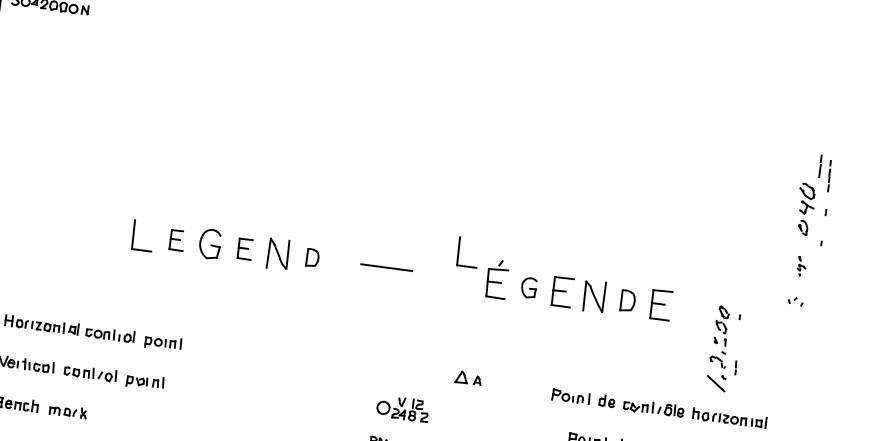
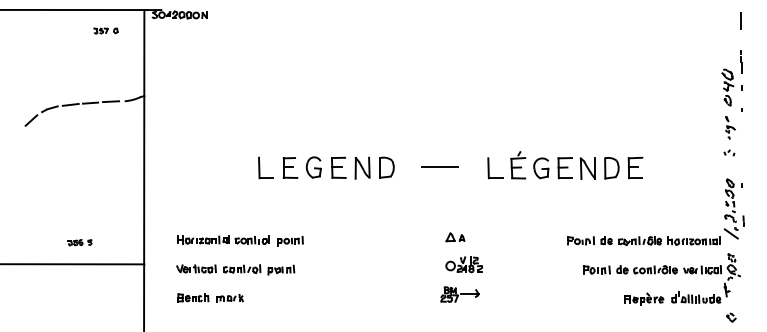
line: (819, 165) -> (740, 20), moved
part: (177, 239) -> (290, 167), size x1.43
part: (244, 248) -> (338, 167), size x1.43
part: (468, 252) -> (495, 168), moved
part: (312, 257) -> (386, 167), size x1.67
part: (801, 265) -> (730, 127), size x1.67
part: (529, 288) -> (541, 168), size x1.43
part: (627, 301) -> (611, 168), size x1.43
part: (723, 348) -> (733, 208), moved
part: (468, 378) -> (455, 237), moved

